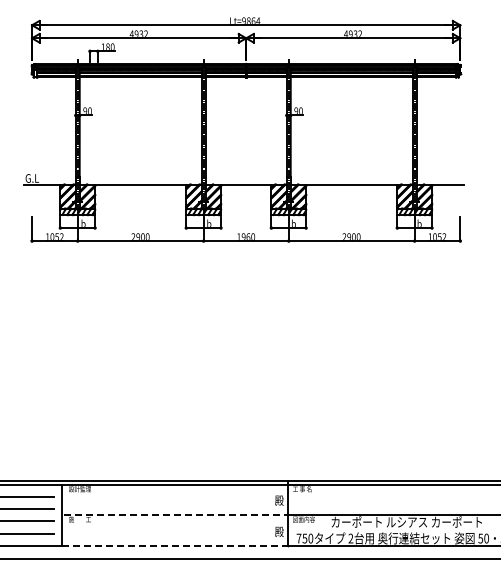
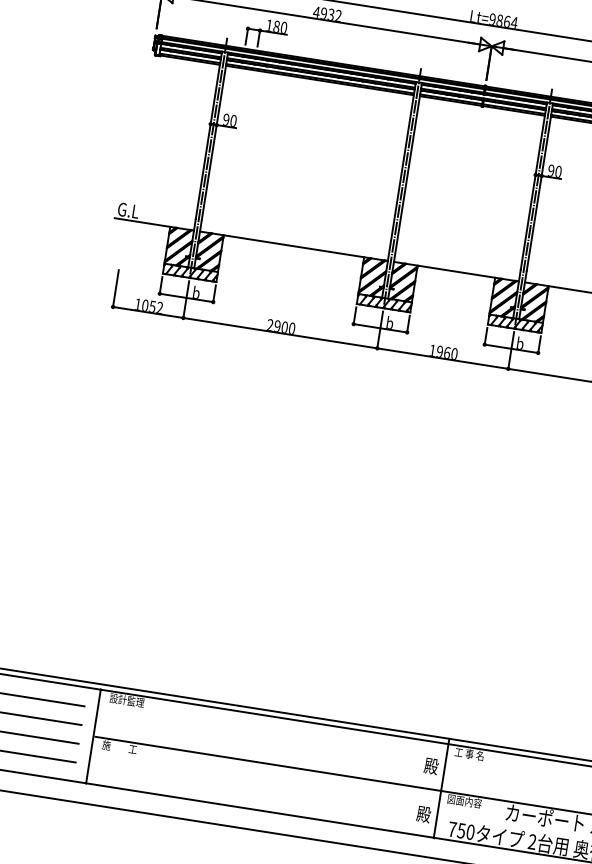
line: (176, 515) -> (269, 764), dashed -> solid
line: (175, 545) -> (260, 810), dashed -> solid

